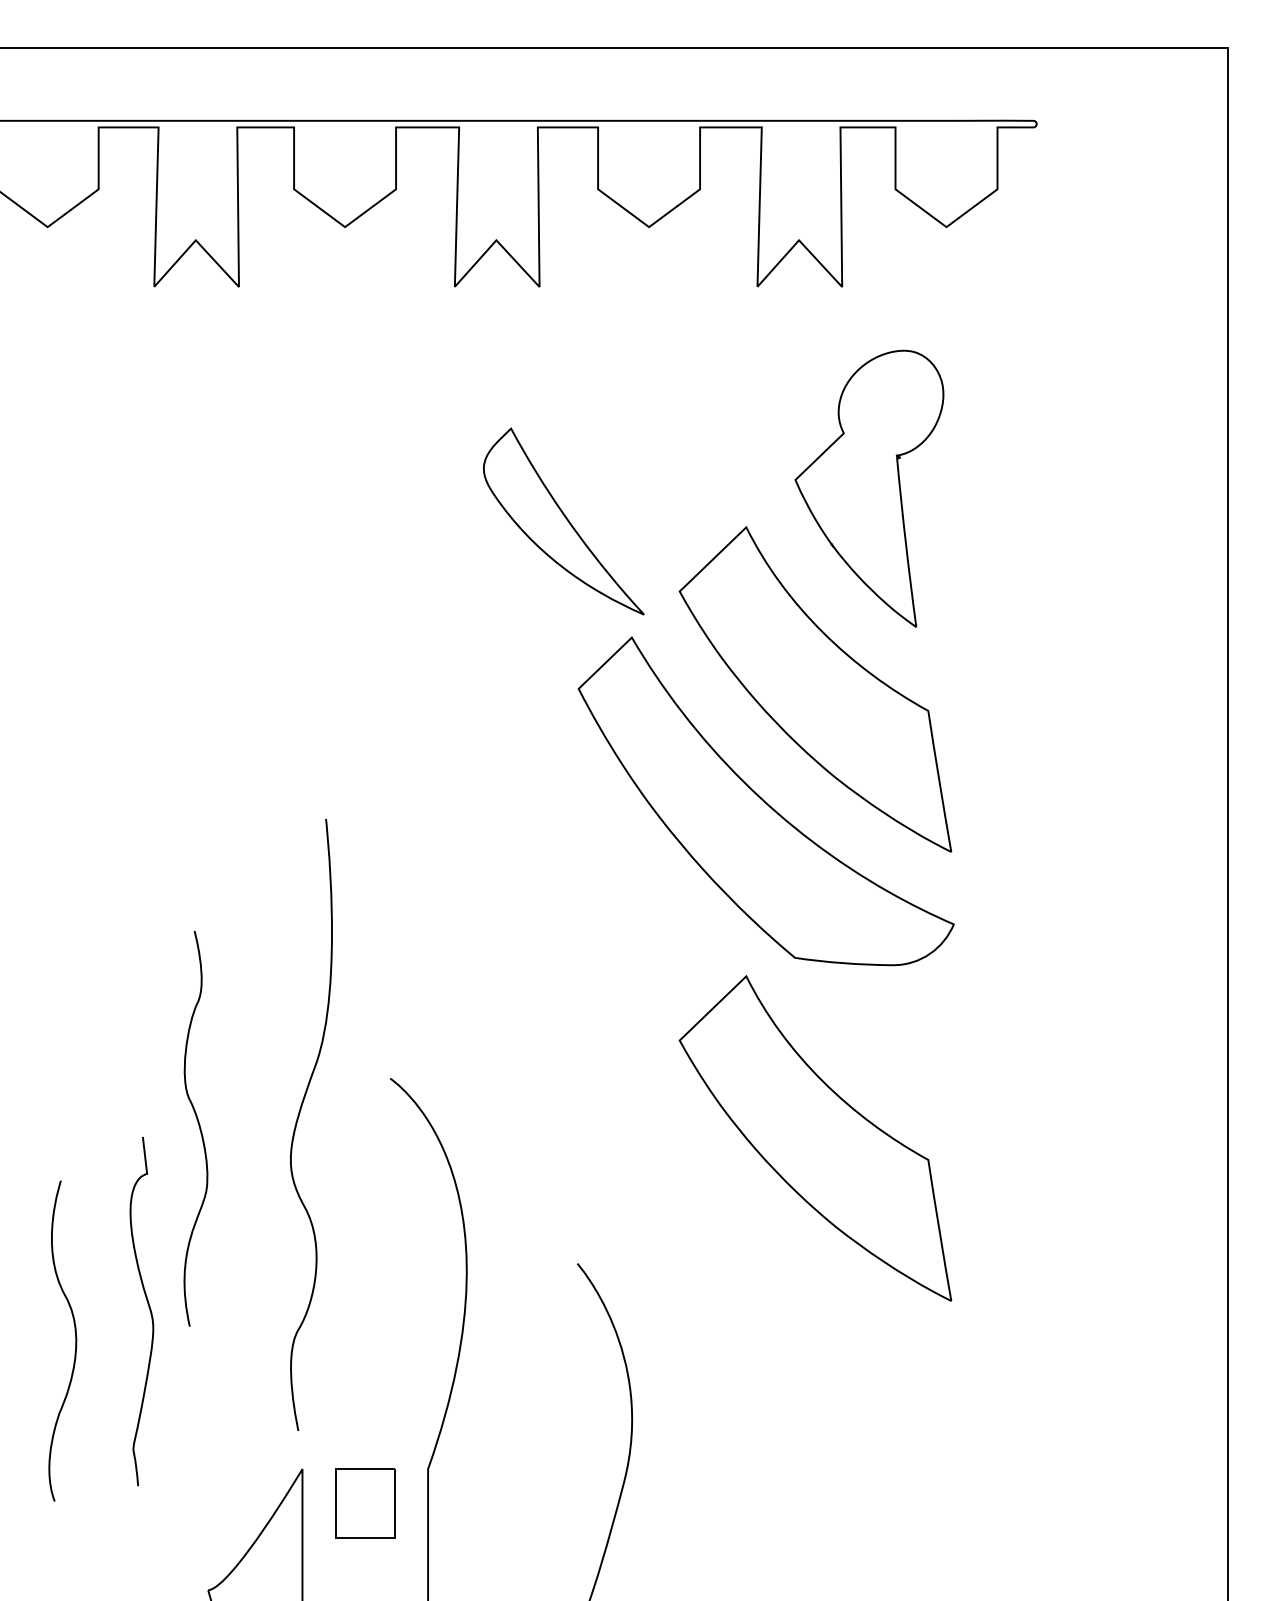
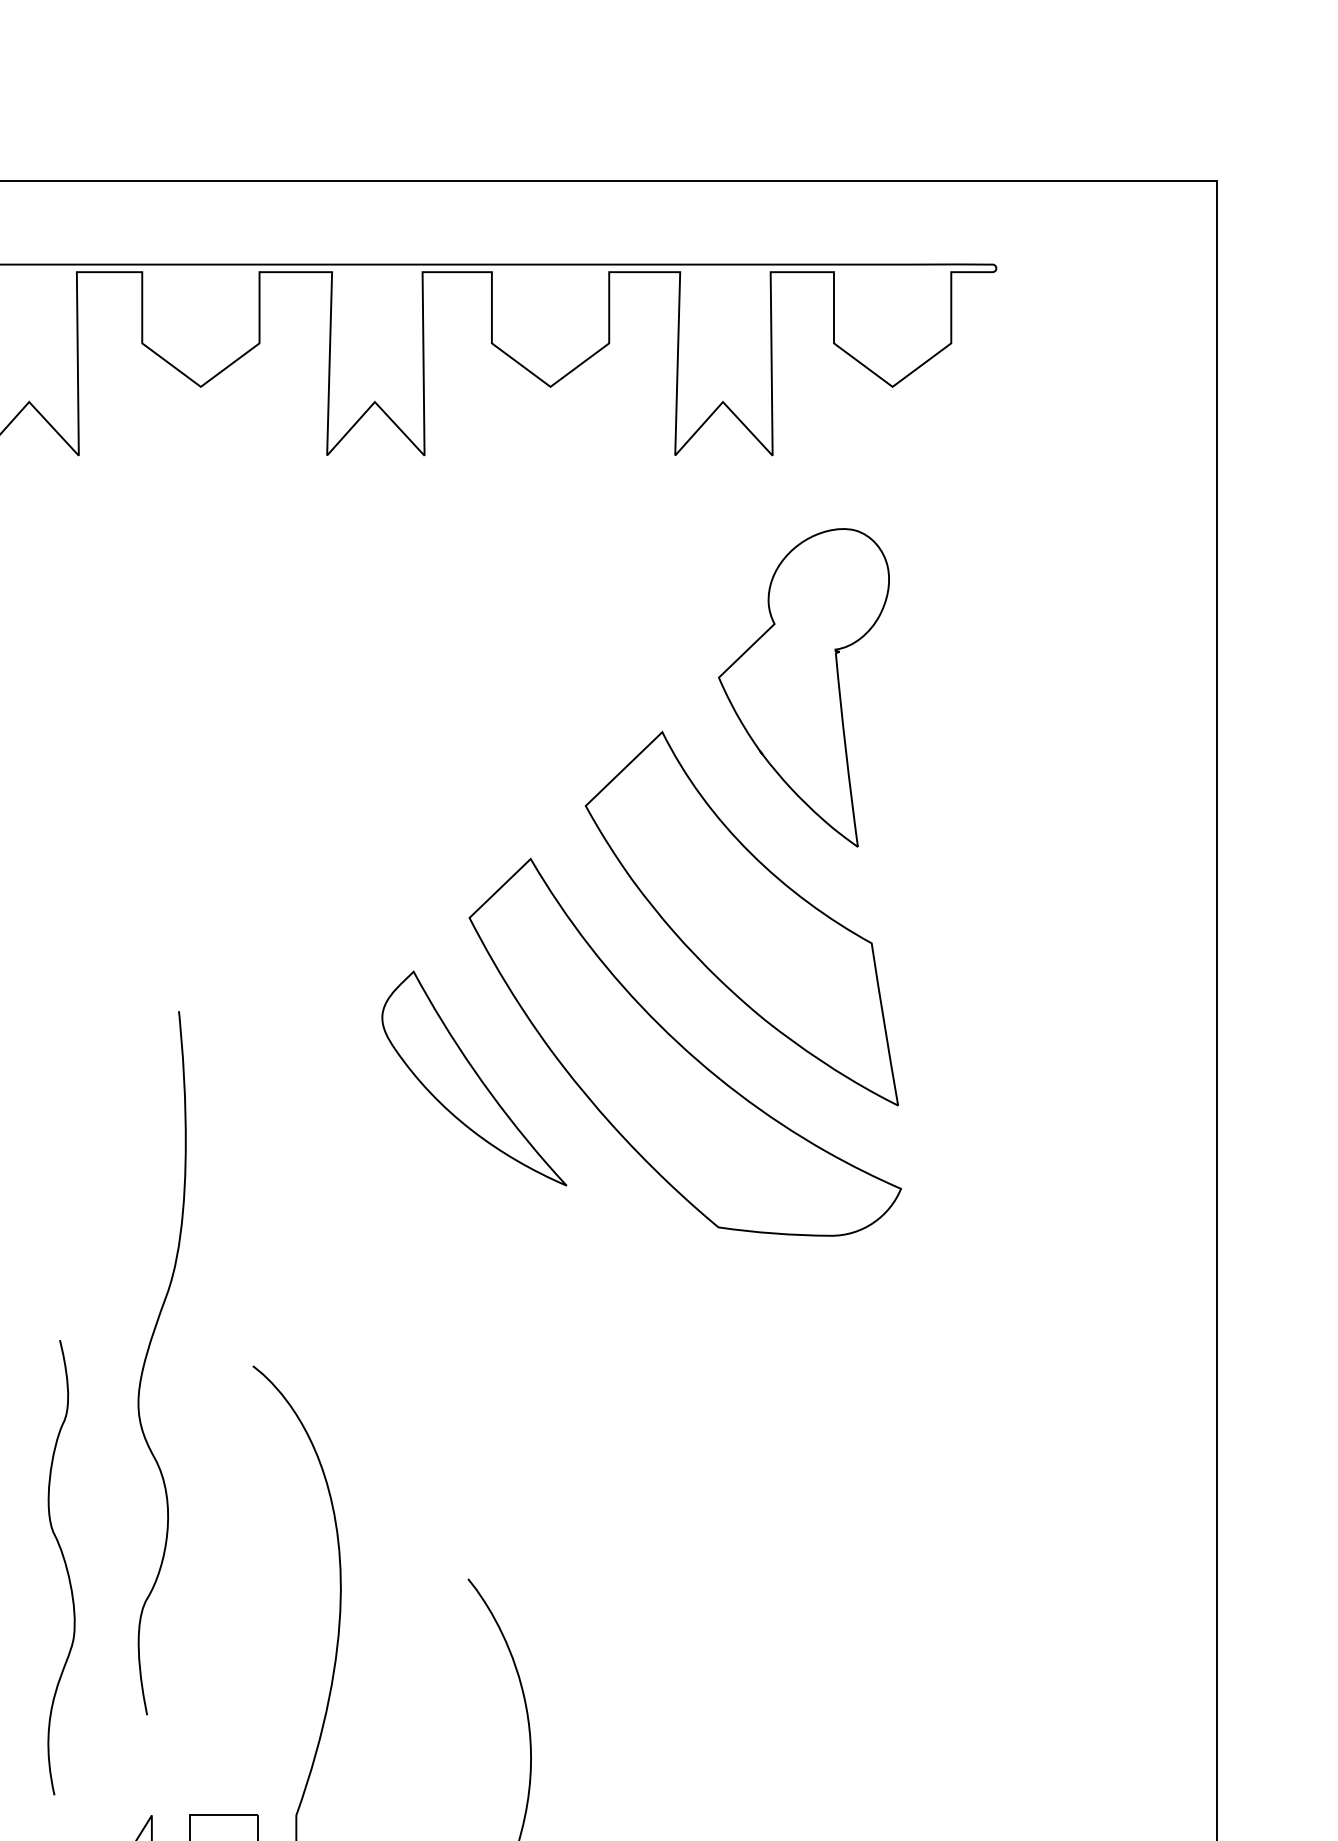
part: (563, 521) -> (473, 1078), moved
curve: (298, 1120) -> (147, 1358), moved
curve: (198, 1126) -> (64, 1565), moved
part: (815, 1138) -> (741, 1435), removed

